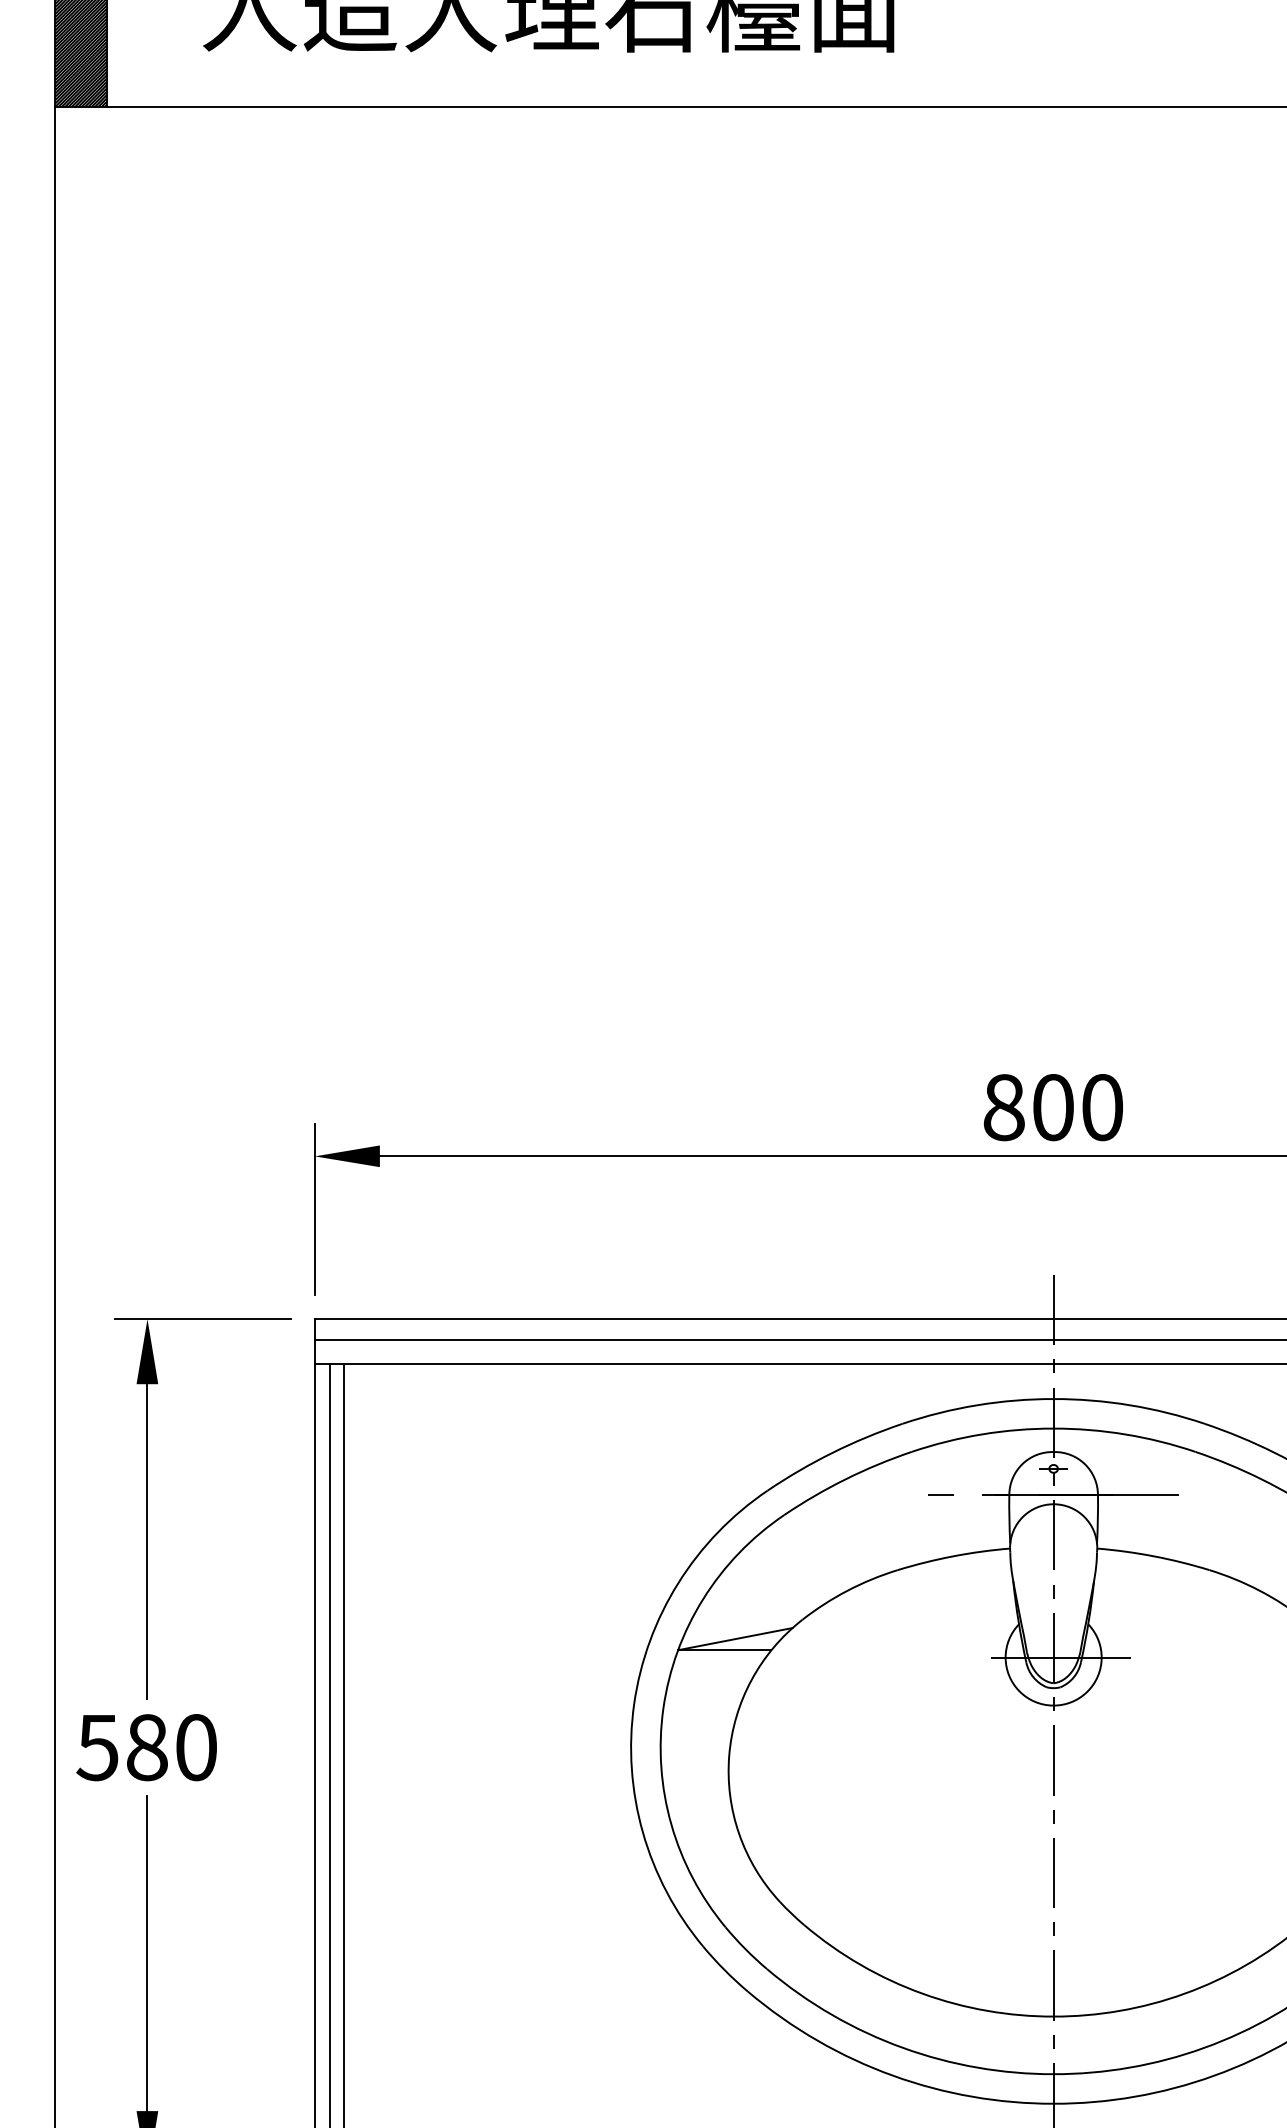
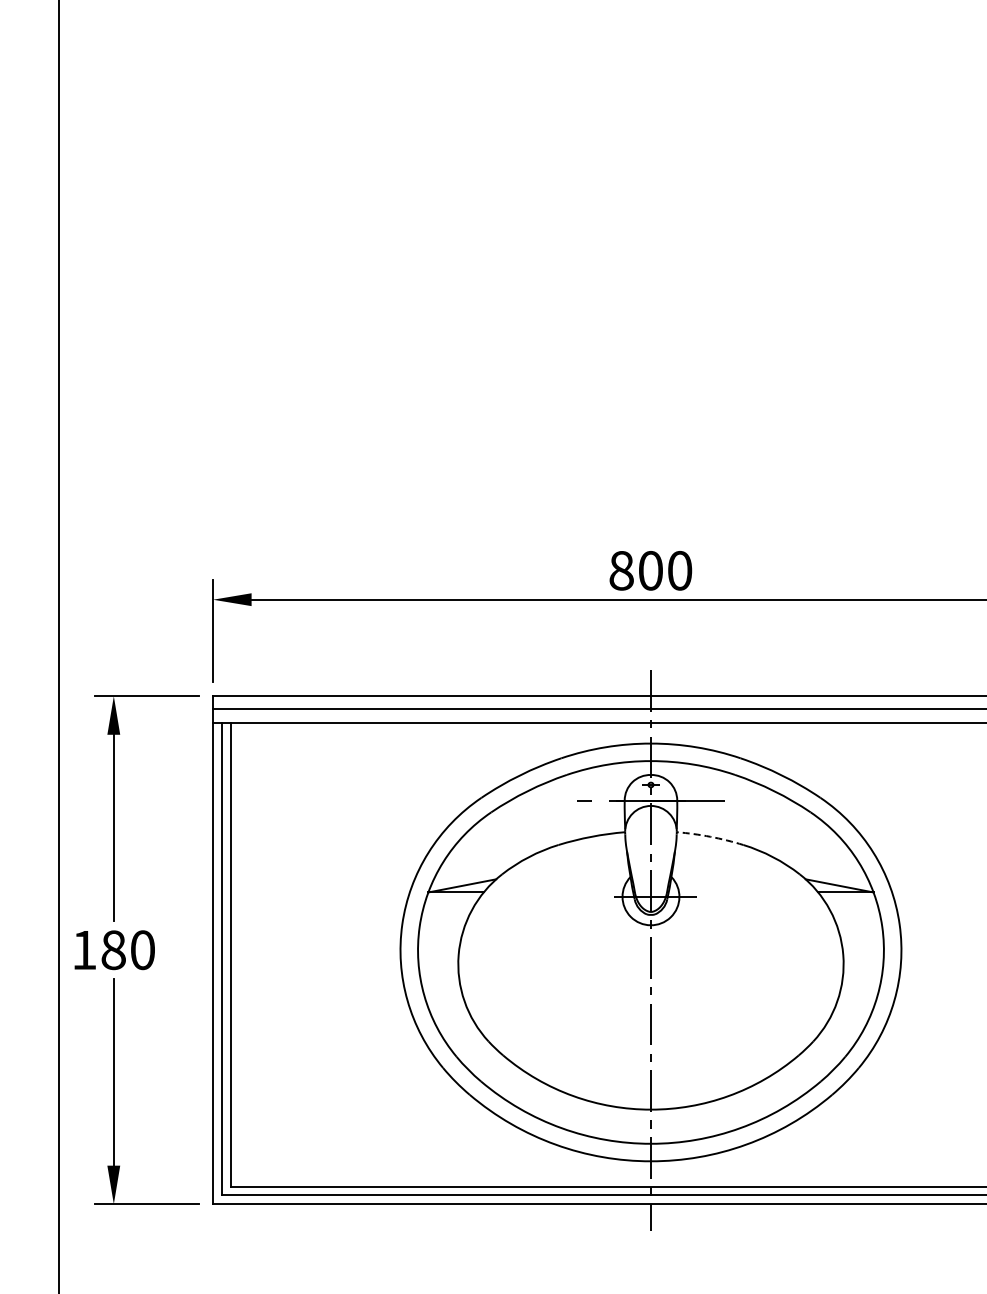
arc: (1154, 1555) -> (710, 836), solid -> dashed
text: (96, 1748) -> (83, 950), 580 -> 180

